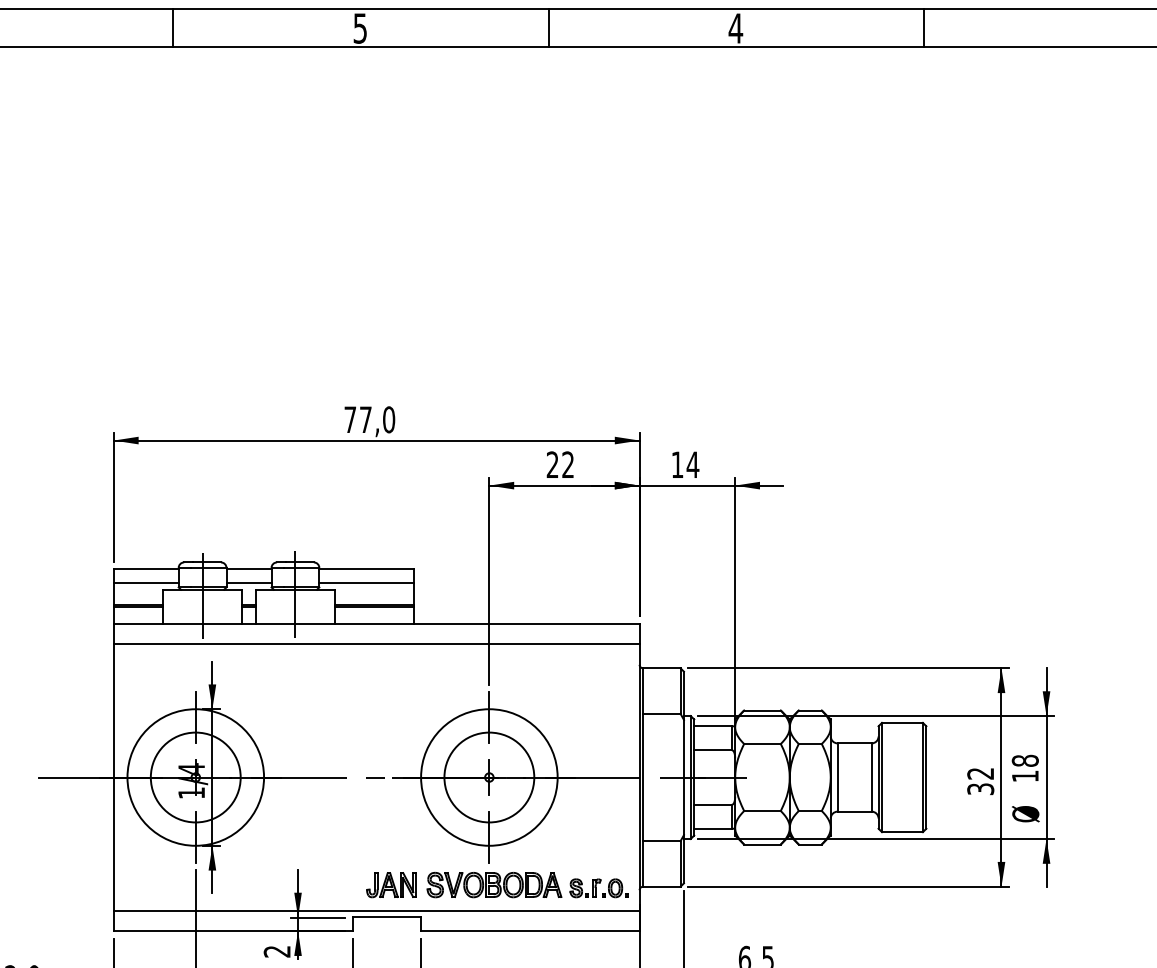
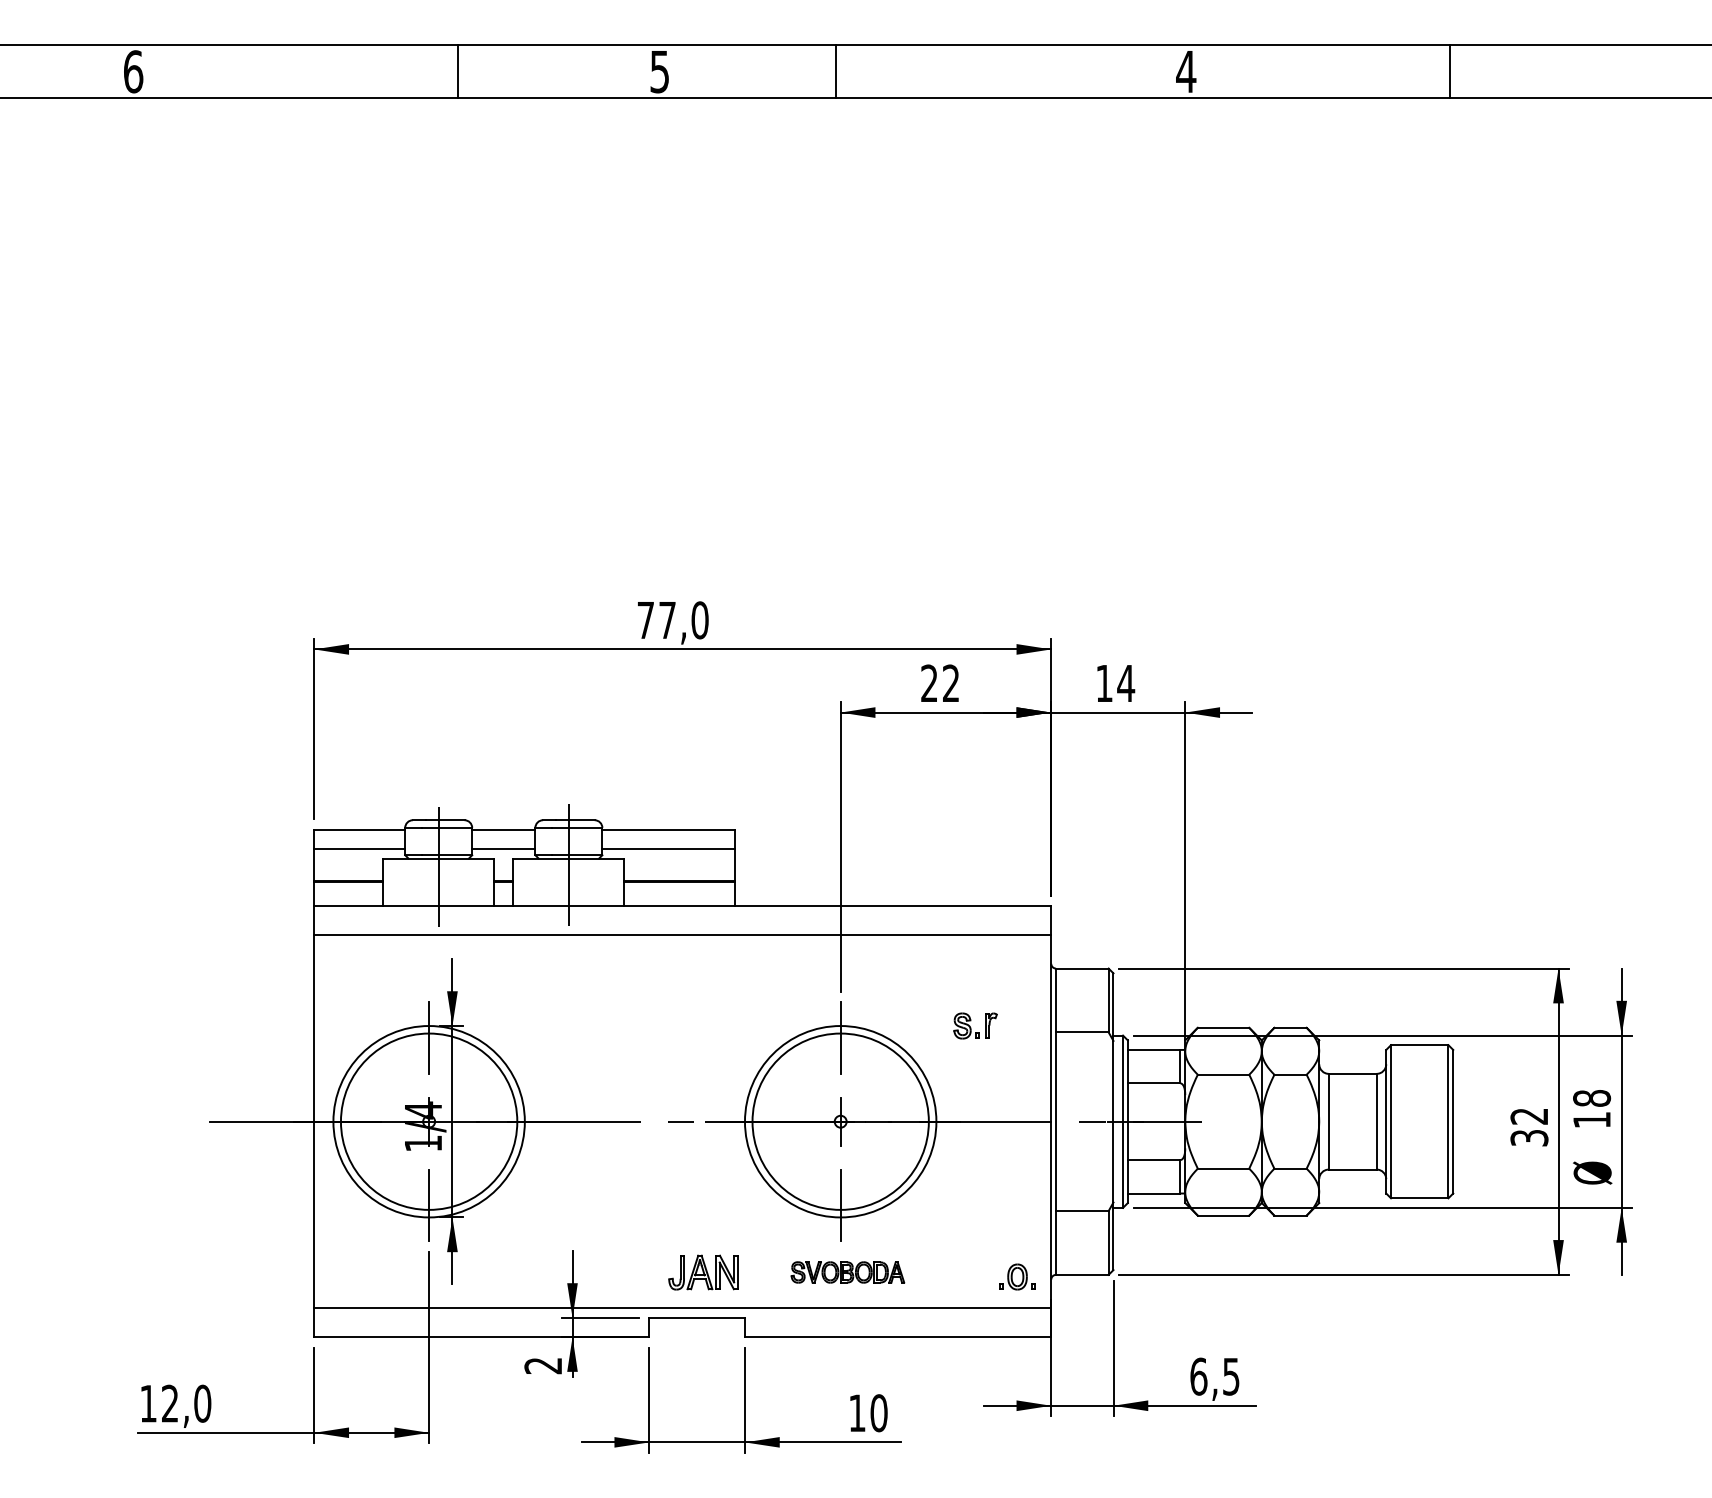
line: (173, 28) -> (458, 71), moved
line: (548, 28) -> (835, 71), moved
circle: (196, 777) -> (429, 1121), size x1.4
circle: (489, 777) -> (840, 1121), size x1.4
part: (494, 885) -> (847, 1272), size x0.6
part: (585, 887) -> (975, 1025), moved

